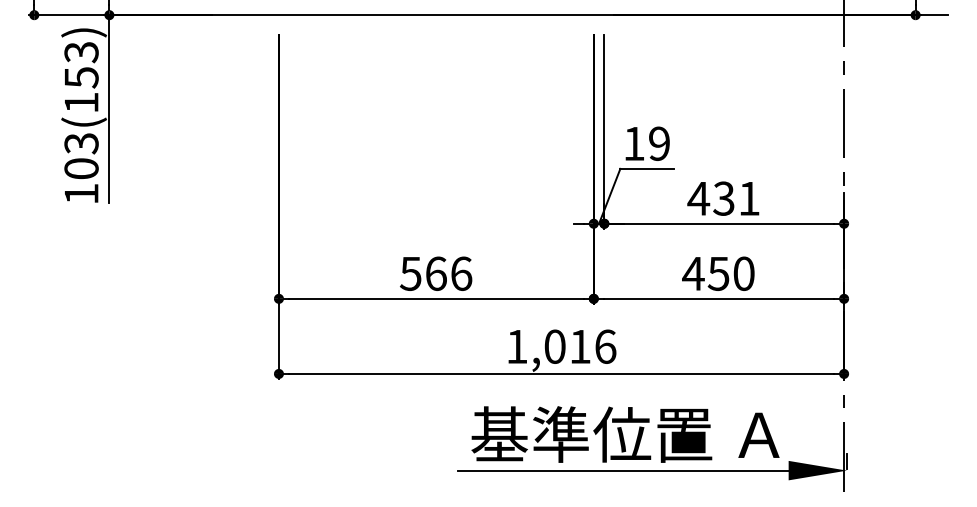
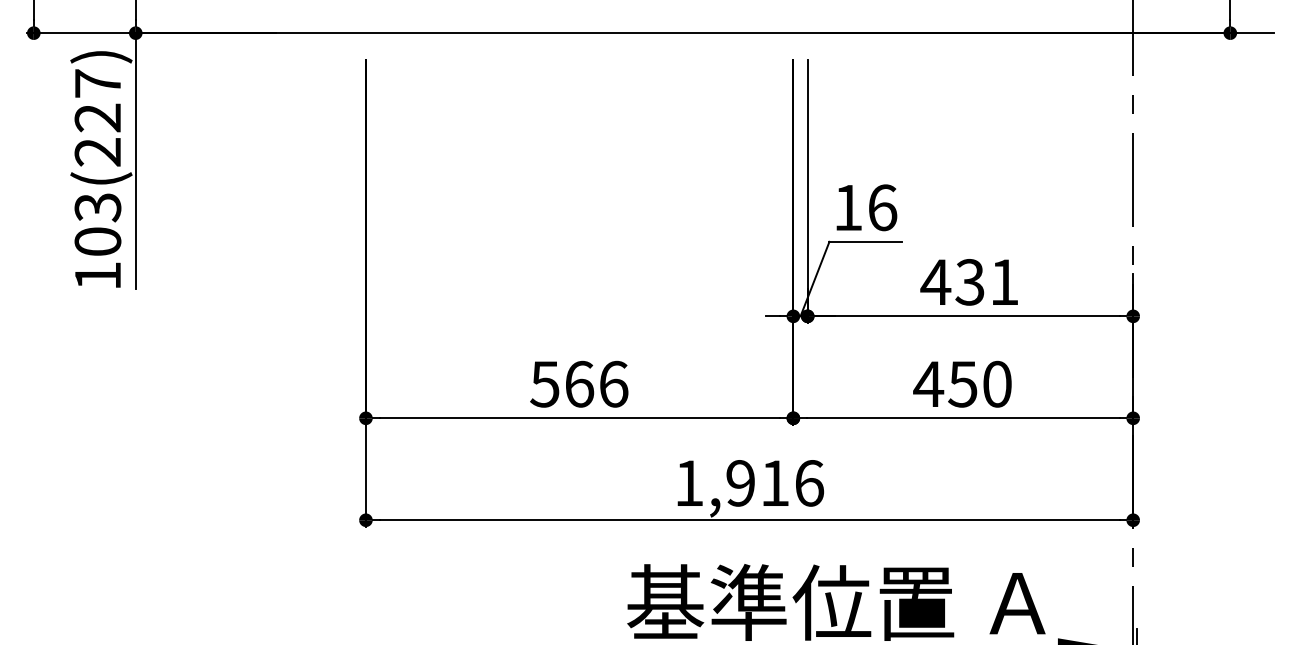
text: (81, 77) -> (97, 117), 103(153) -> 103(227)
text: (659, 143) -> (882, 207), 19 -> 16
text: (554, 346) -> (740, 482), 1,016 -> 1,916

